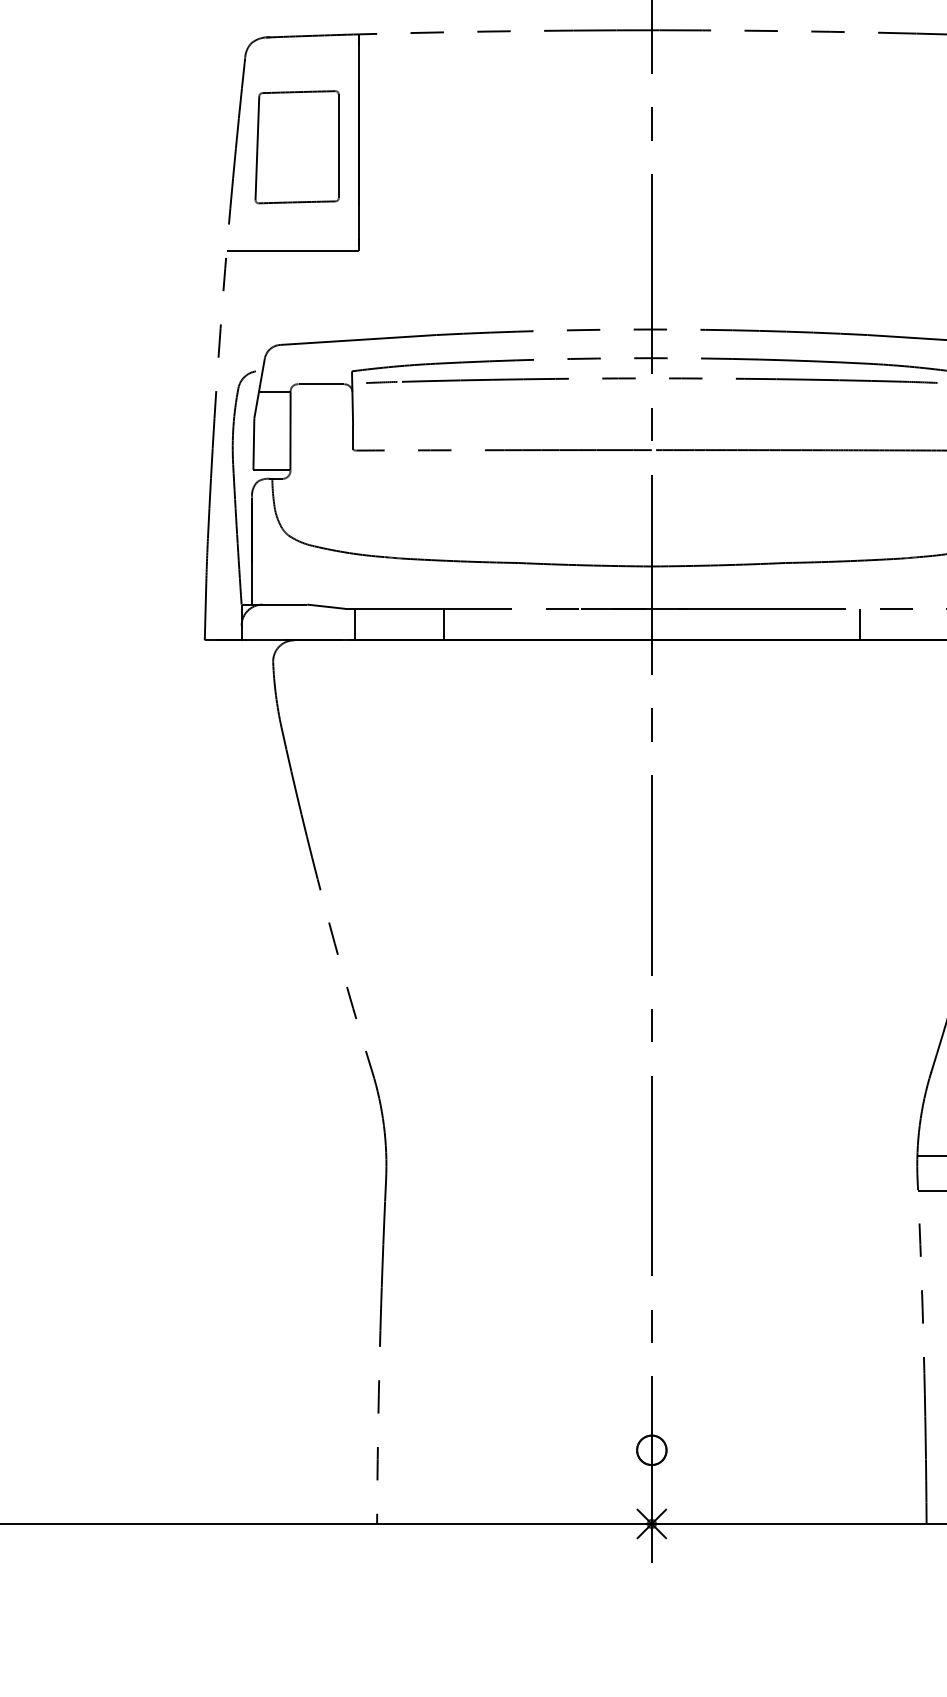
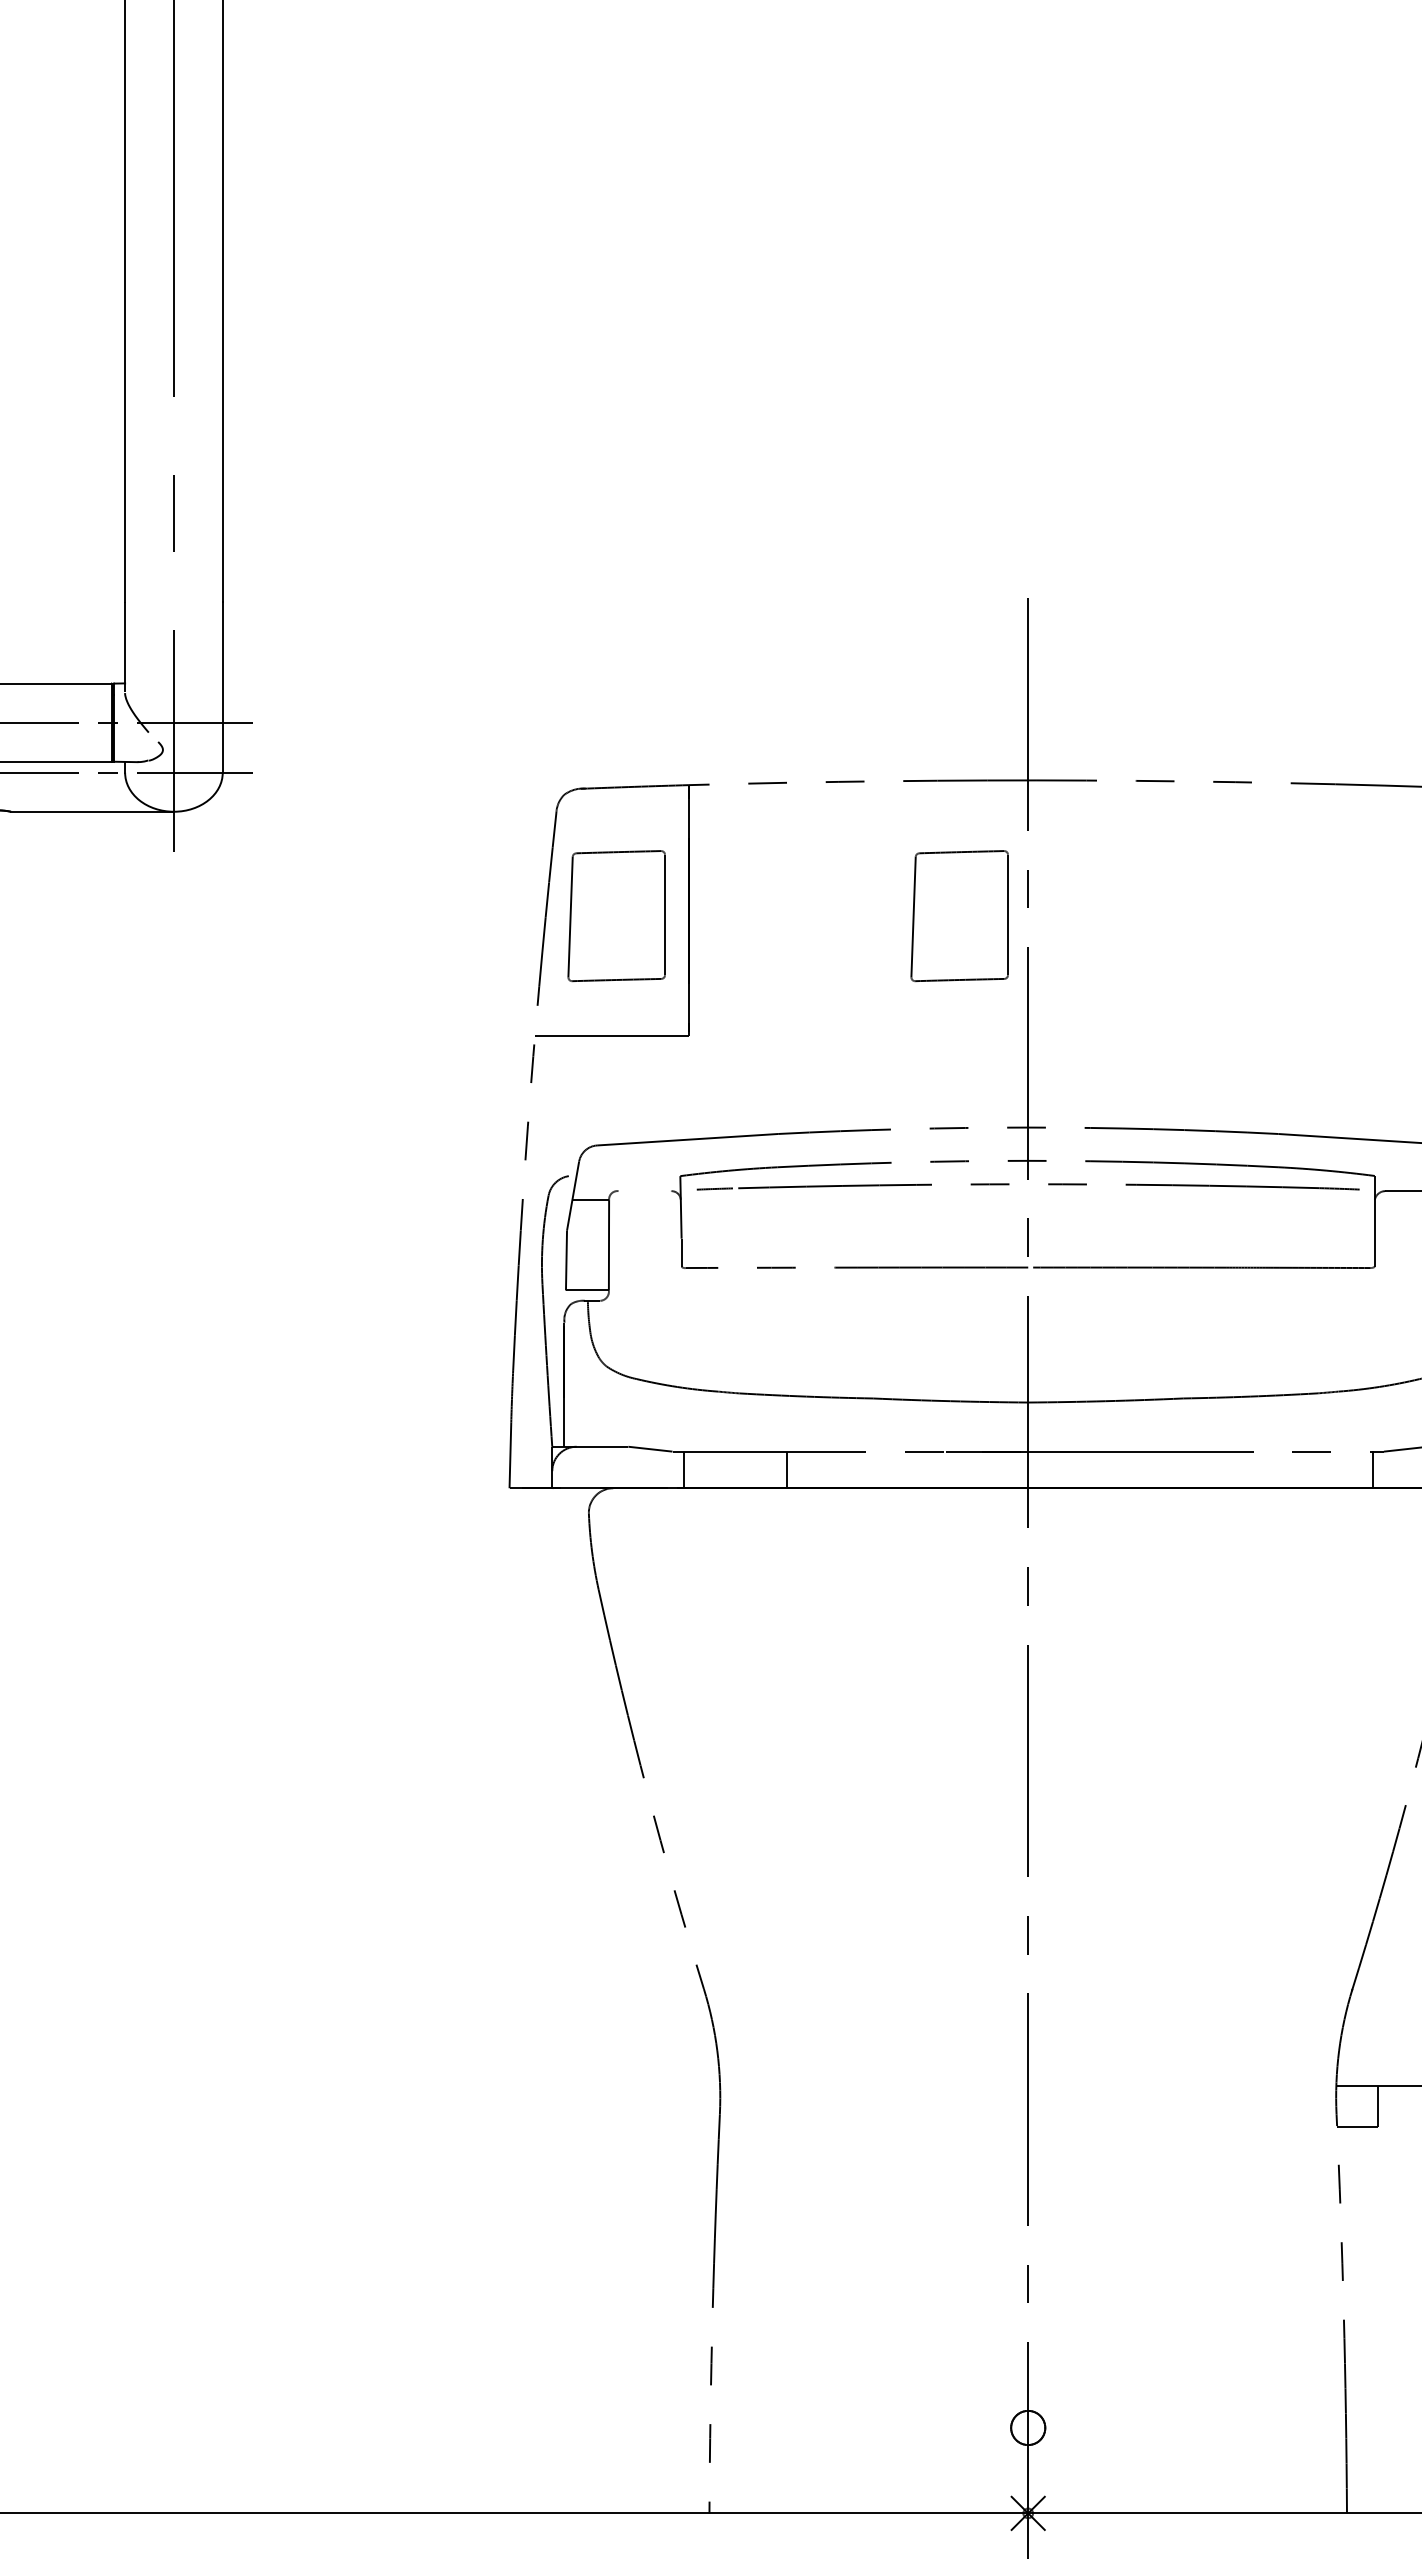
part: (592, 147) -> (959, 916), added
line: (321, 384) -> (644, 1191), removed
line: (859, 624) -> (1269, 1469), removed

